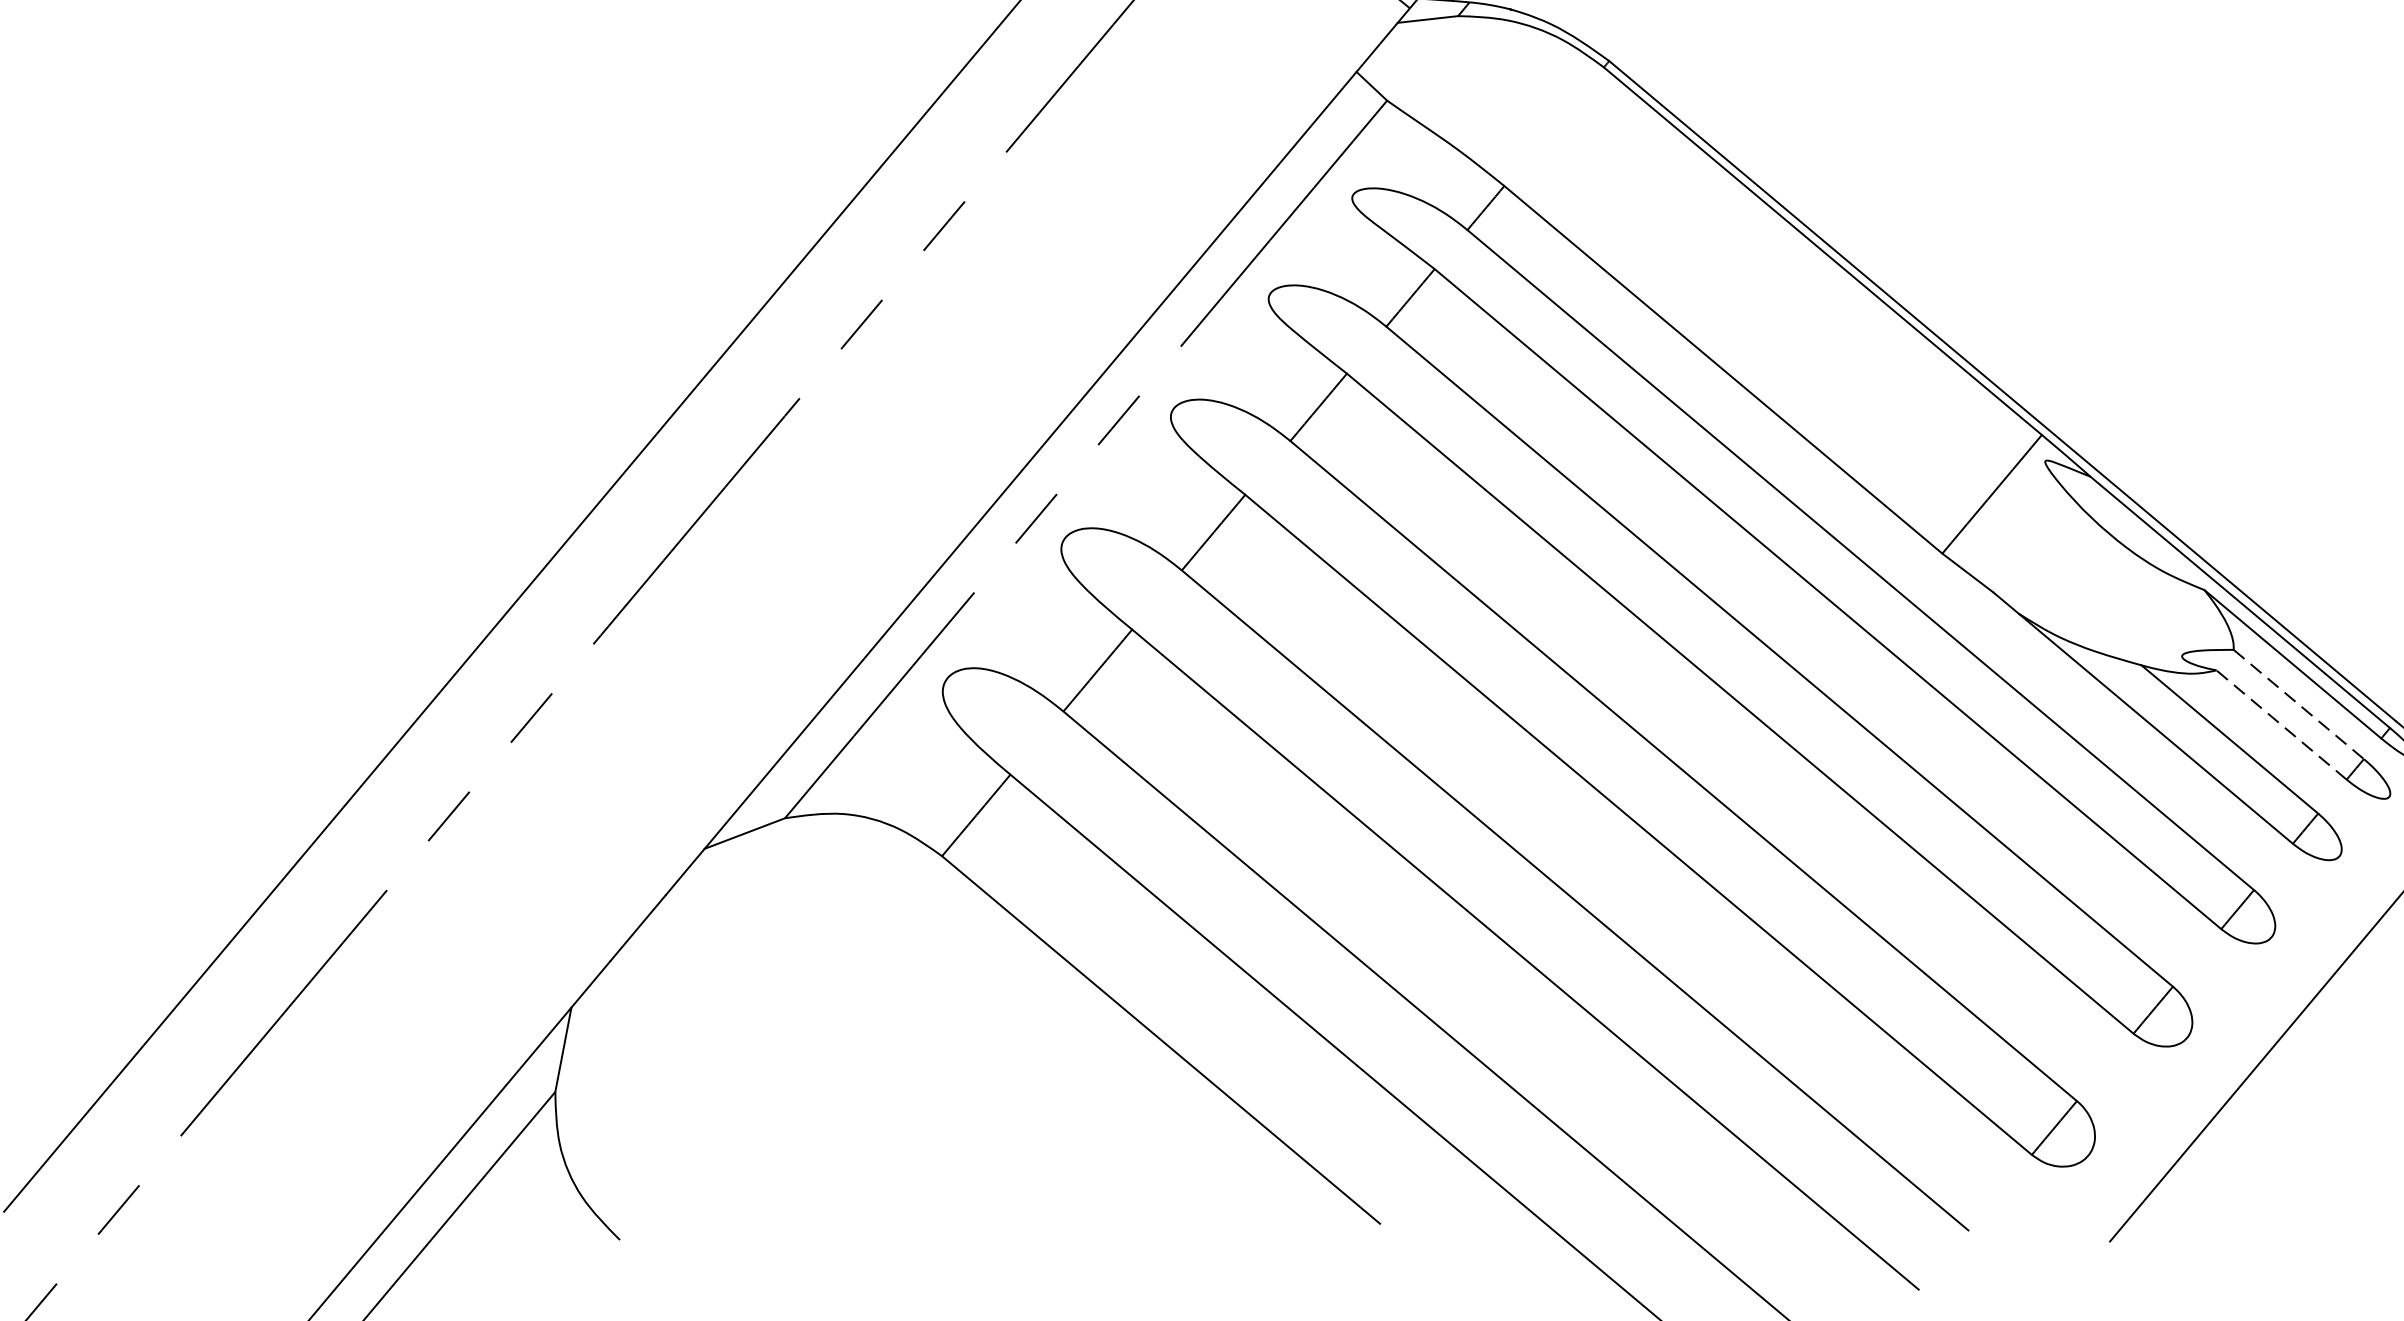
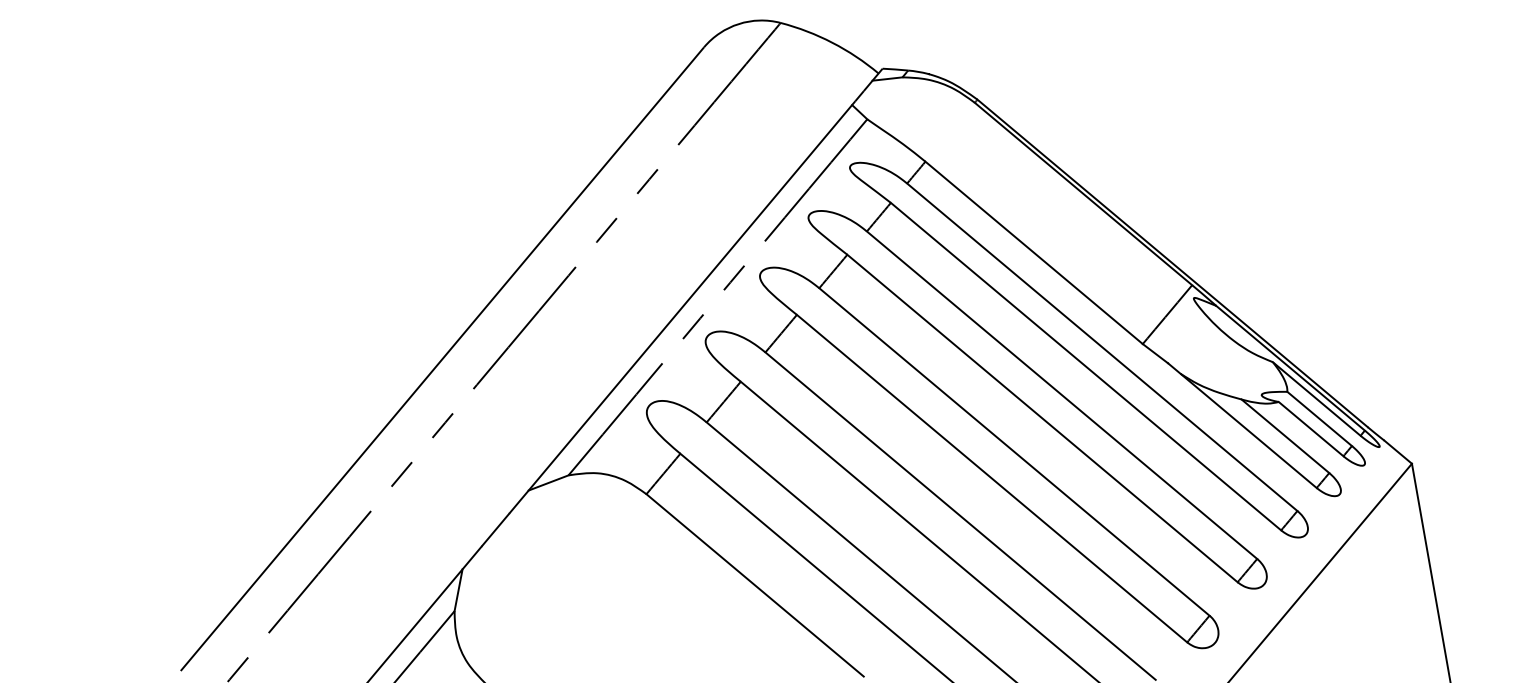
line: (2300, 705) -> (1320, 419), dashed -> solid
line: (2280, 723) -> (1310, 428), dashed -> solid

